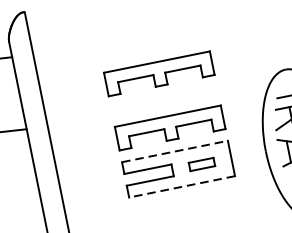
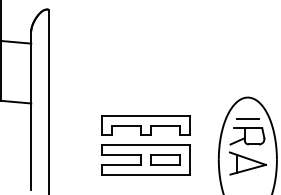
part: (158, 73) -> (145, 80), removed
line: (175, 151) -> (146, 145), dashed -> solid
part: (201, 164) -> (165, 159), size x1.43
line: (181, 186) -> (145, 174), dashed -> solid

